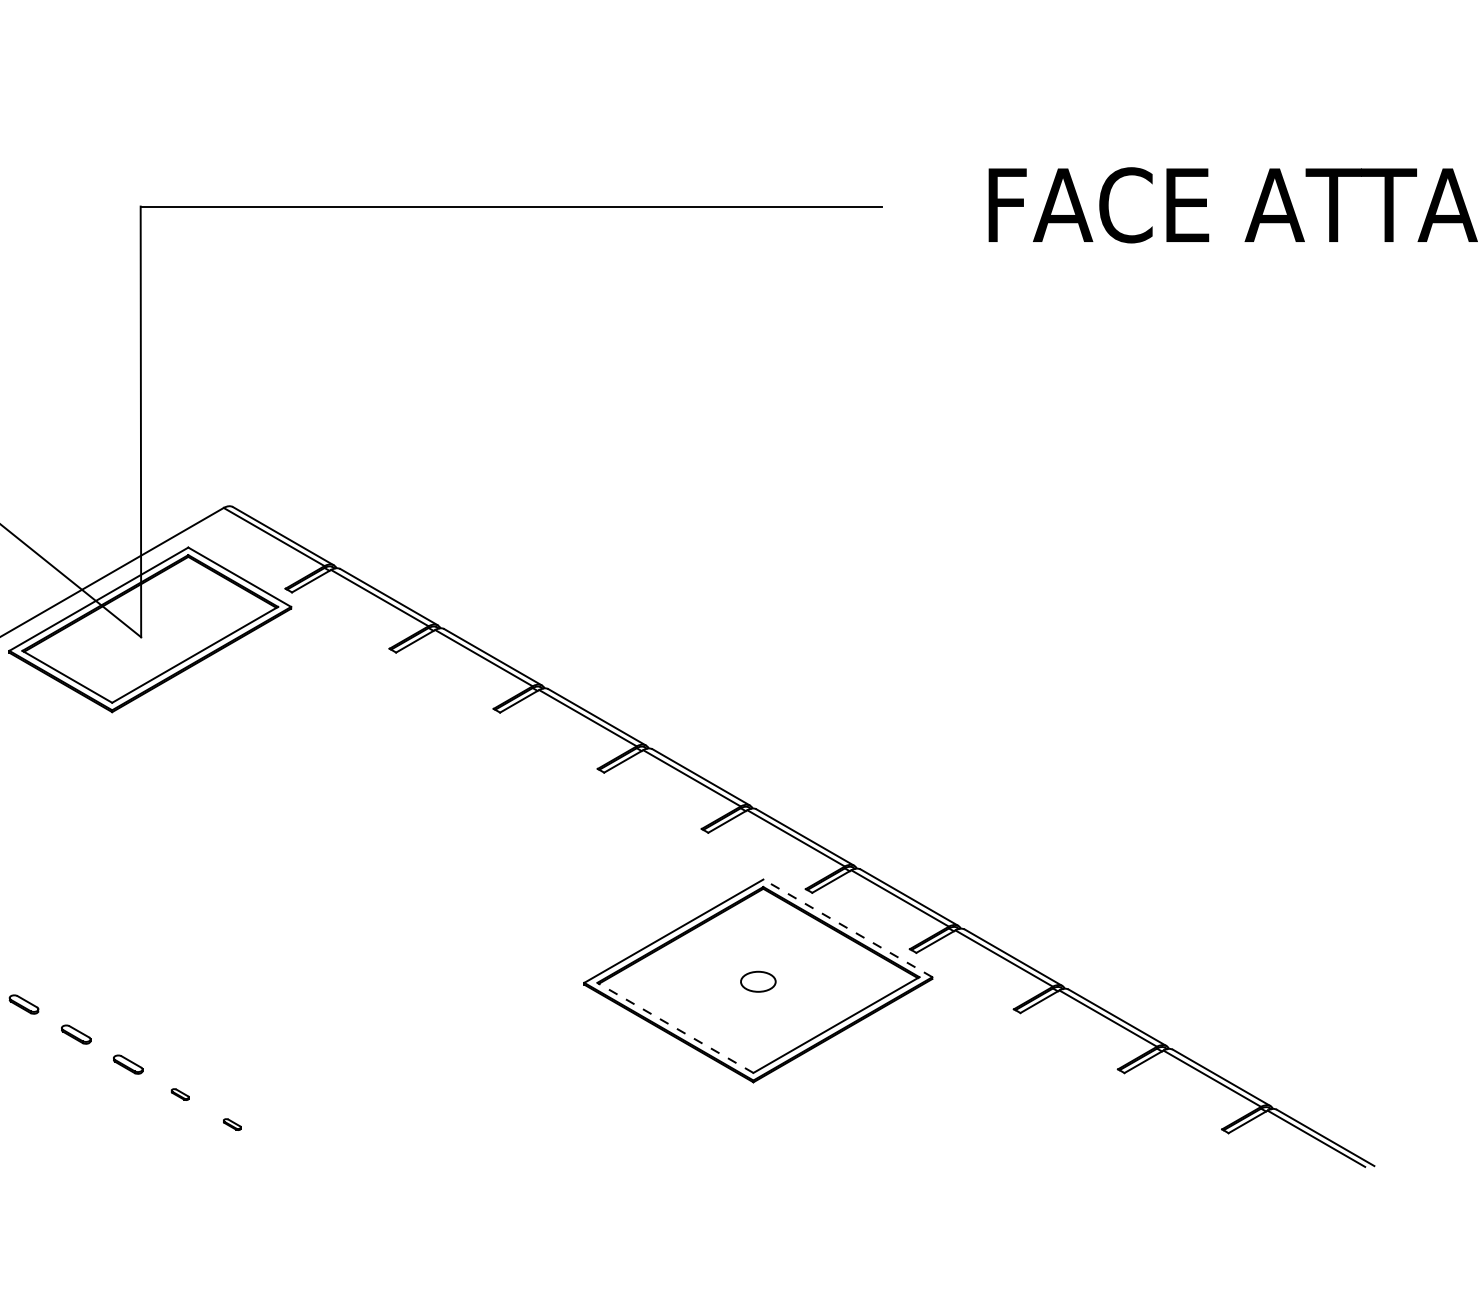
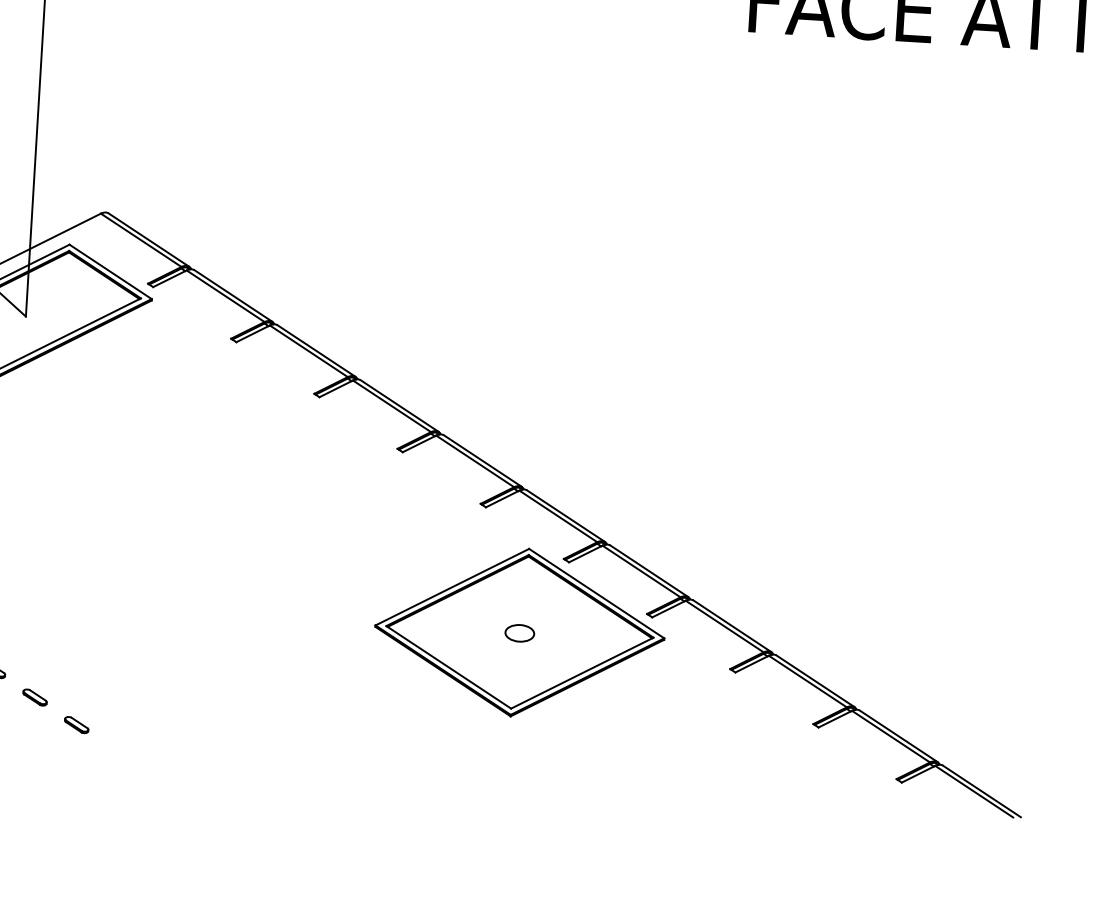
line: (847, 928) -> (596, 593), dashed -> solid
line: (674, 1027) -> (448, 666), dashed -> solid
part: (180, 1094) -> (35, 697), size x1.67
part: (232, 1124) -> (76, 724), size x1.67

